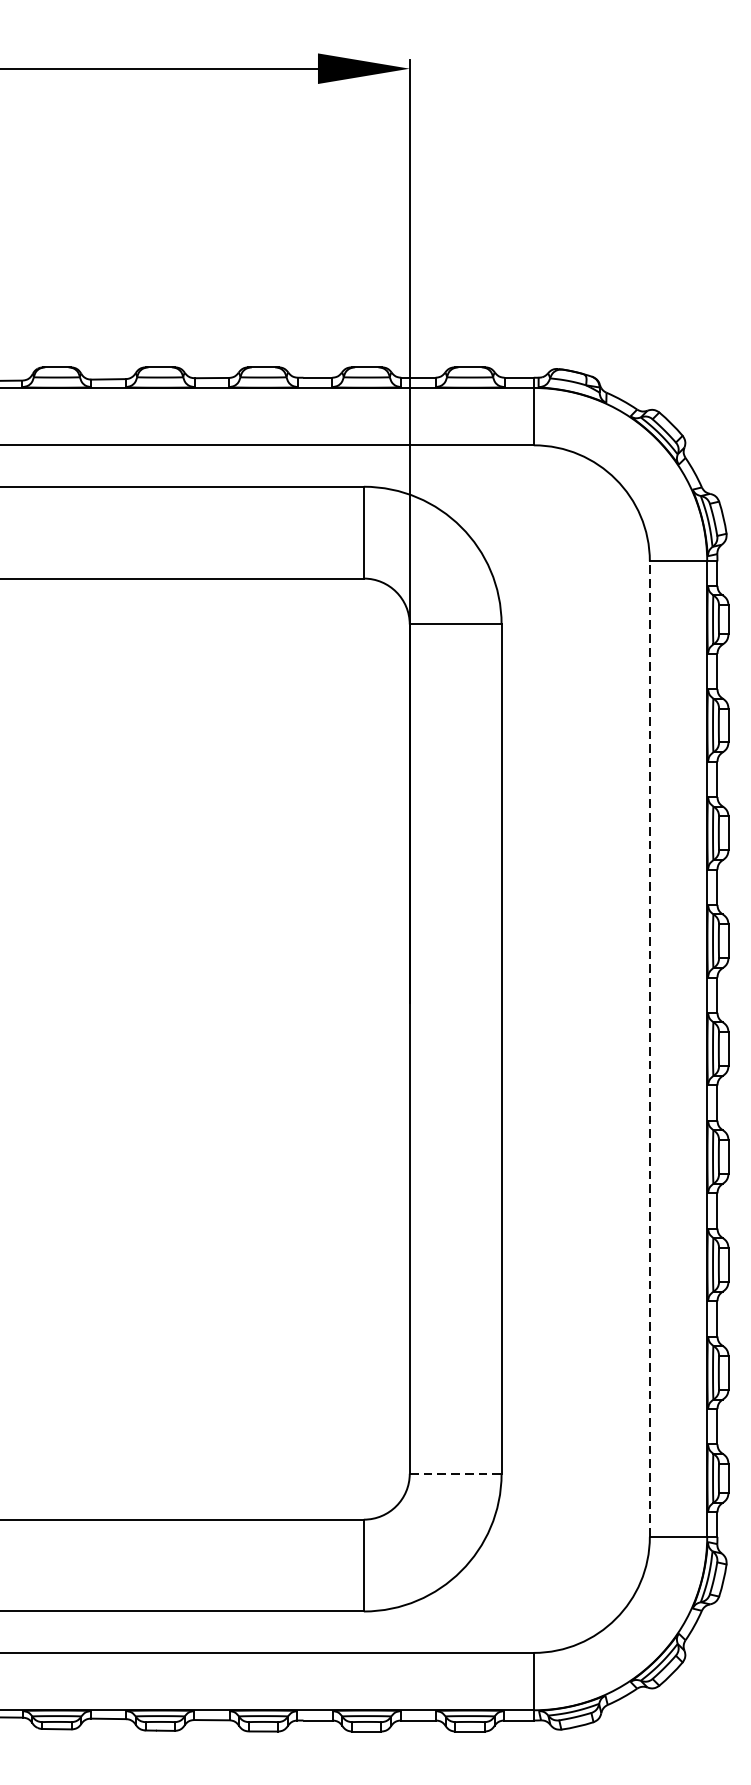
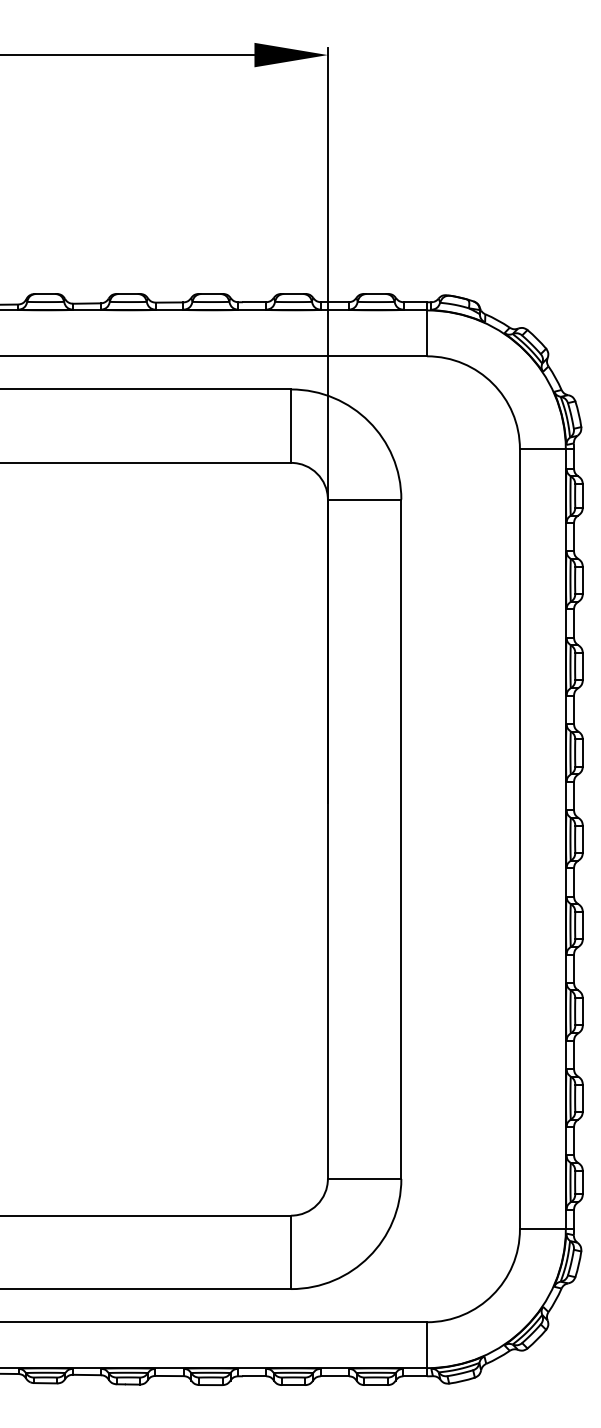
line: (649, 1048) -> (519, 838), dashed -> solid
line: (455, 1473) -> (364, 1178), dashed -> solid

